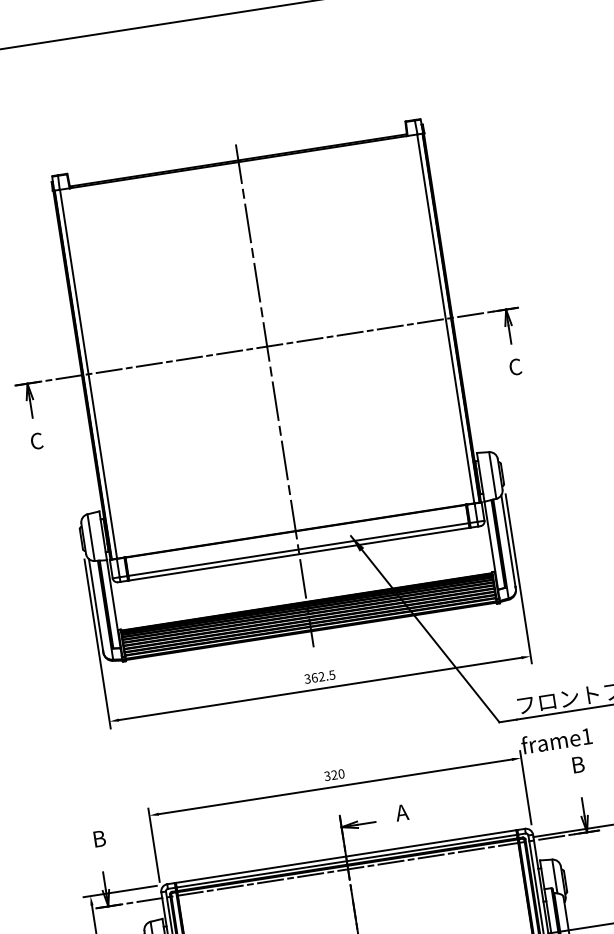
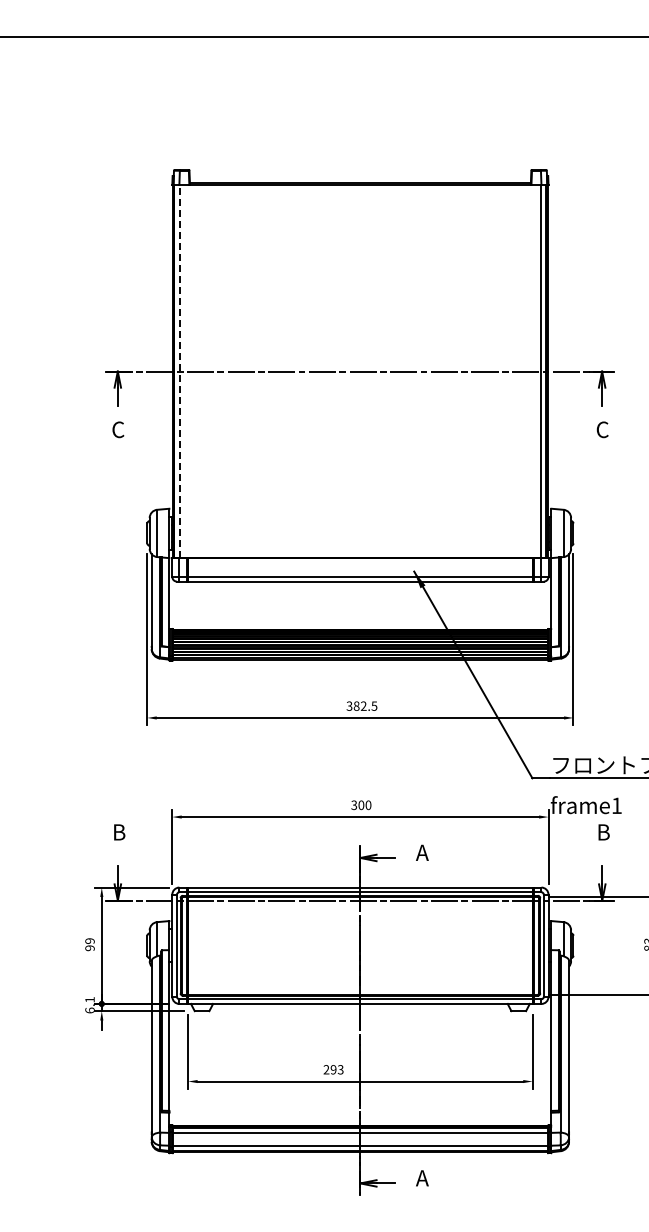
line: (88, 374) -> (179, 371), solid -> dashed
line: (274, 394) -> (360, 420), removed
text: (314, 677) -> (356, 705), 362.5 -> 382.5
text: (334, 775) -> (361, 805), 320 -> 300

